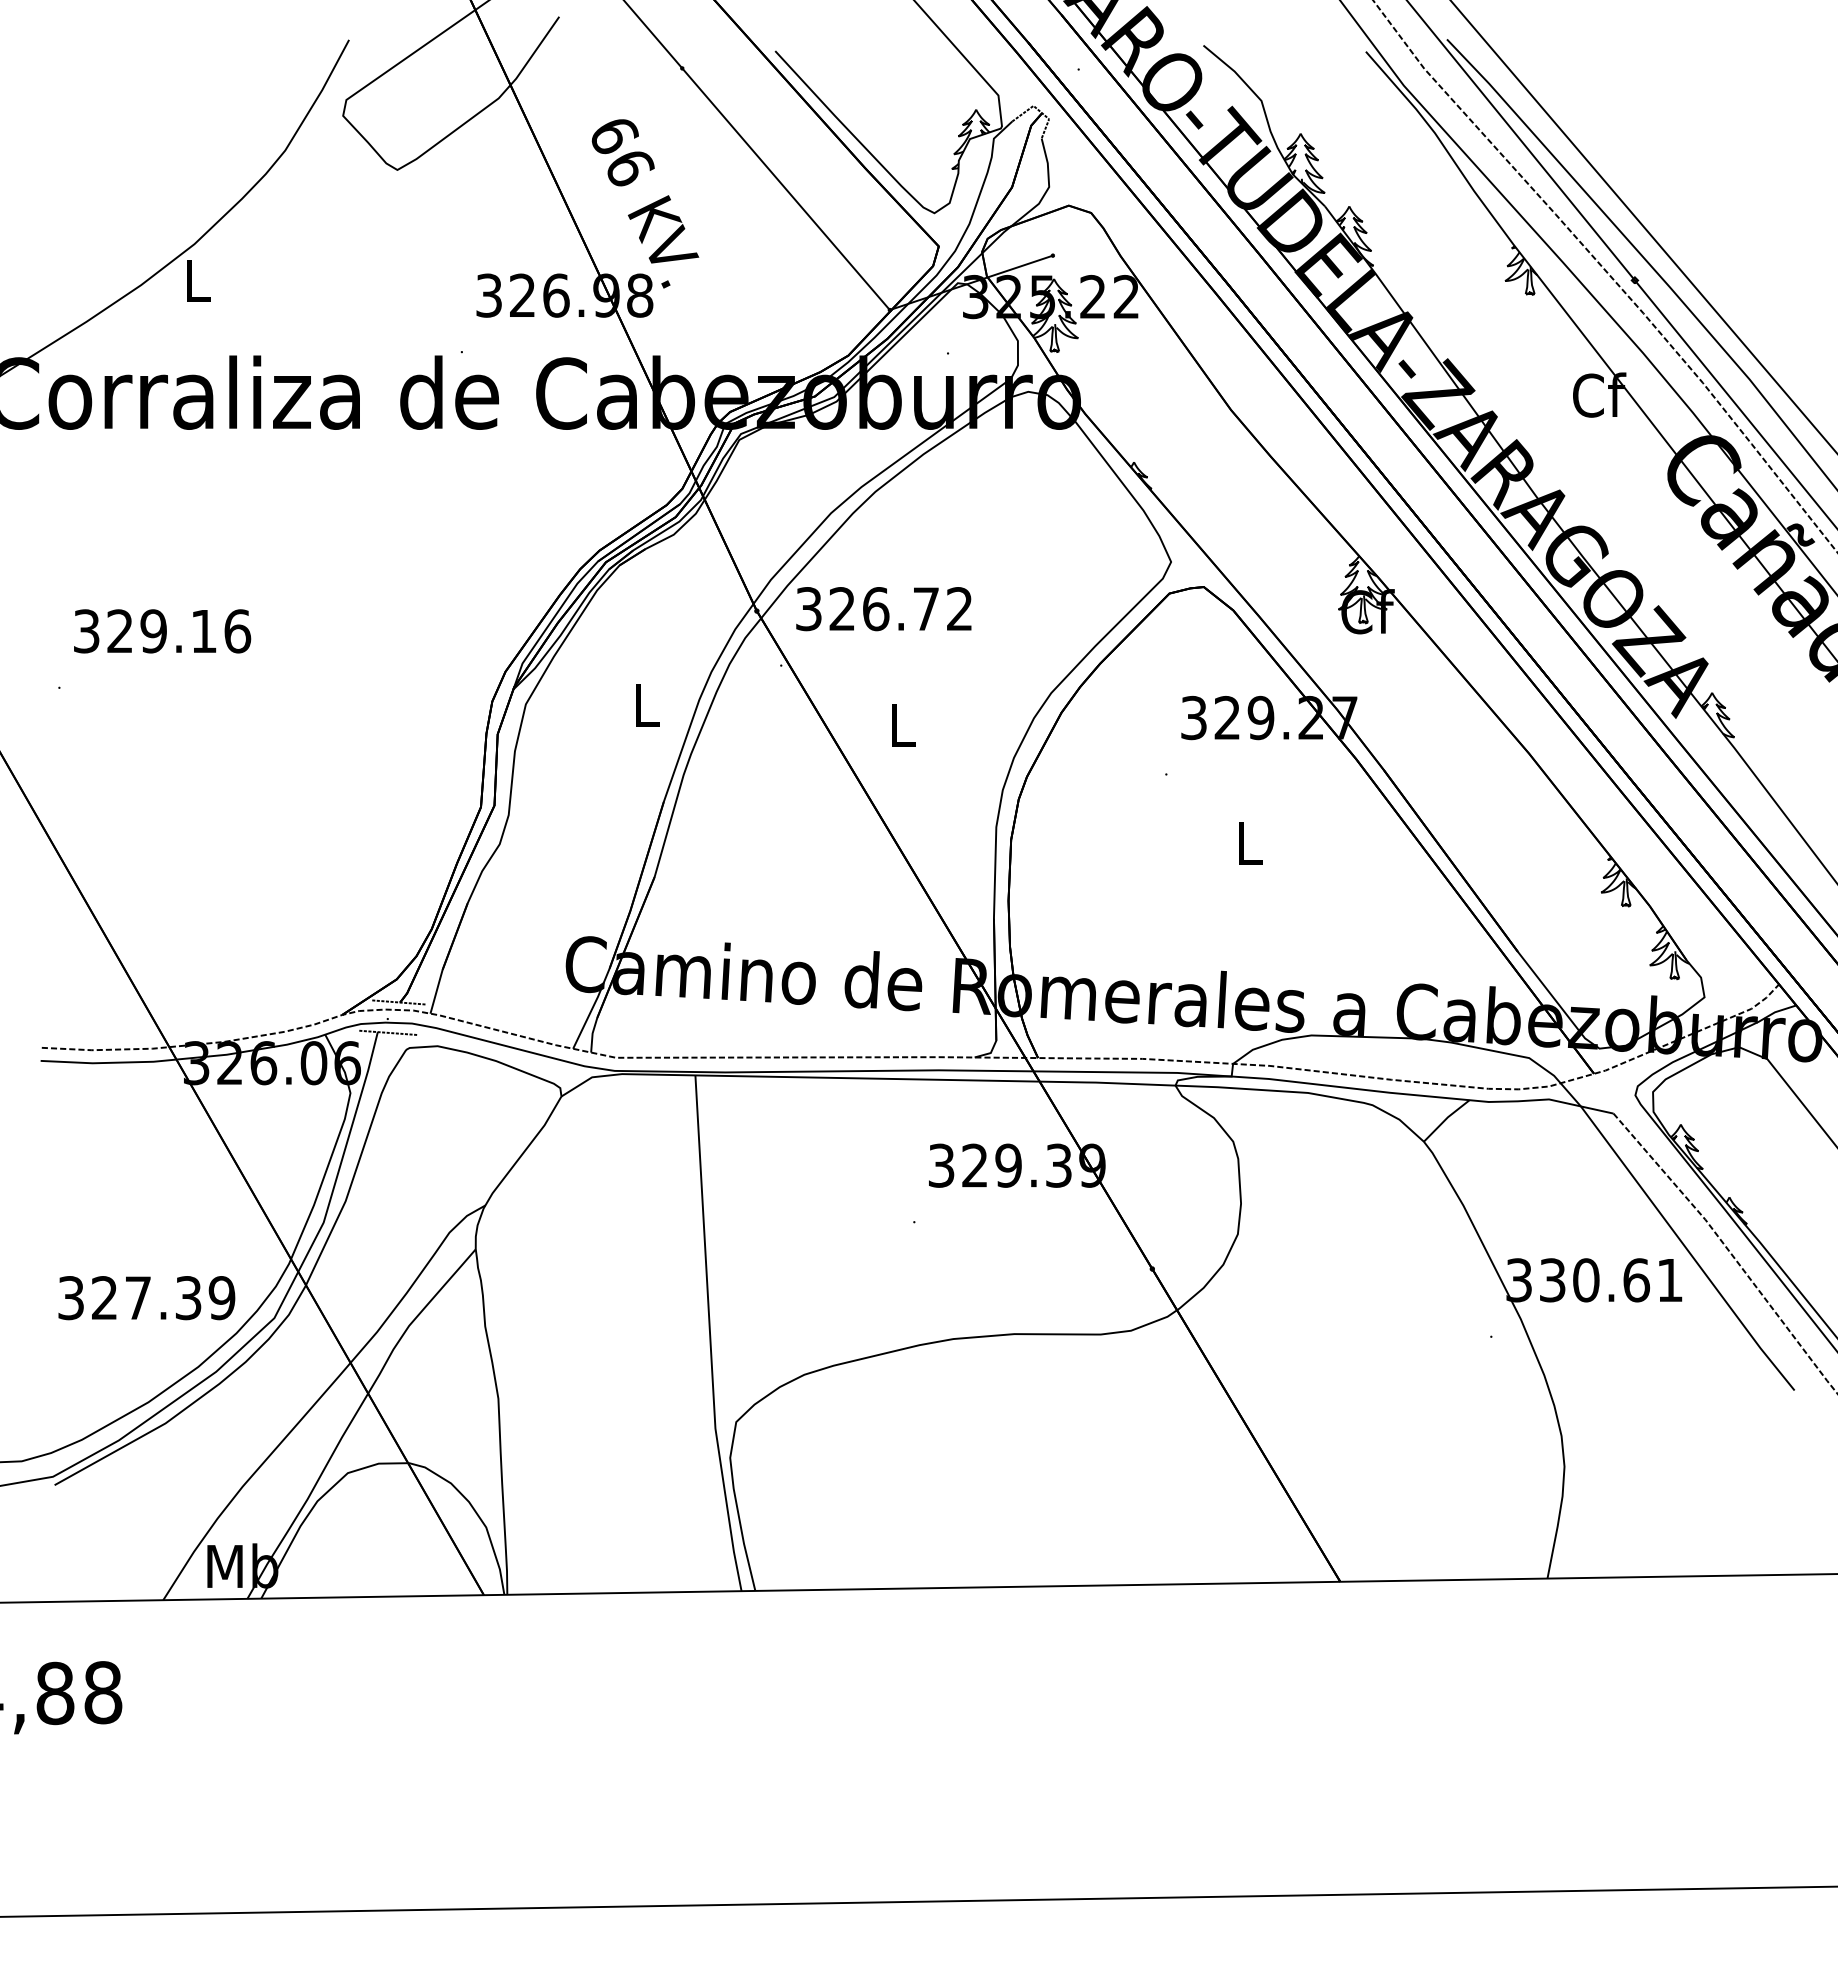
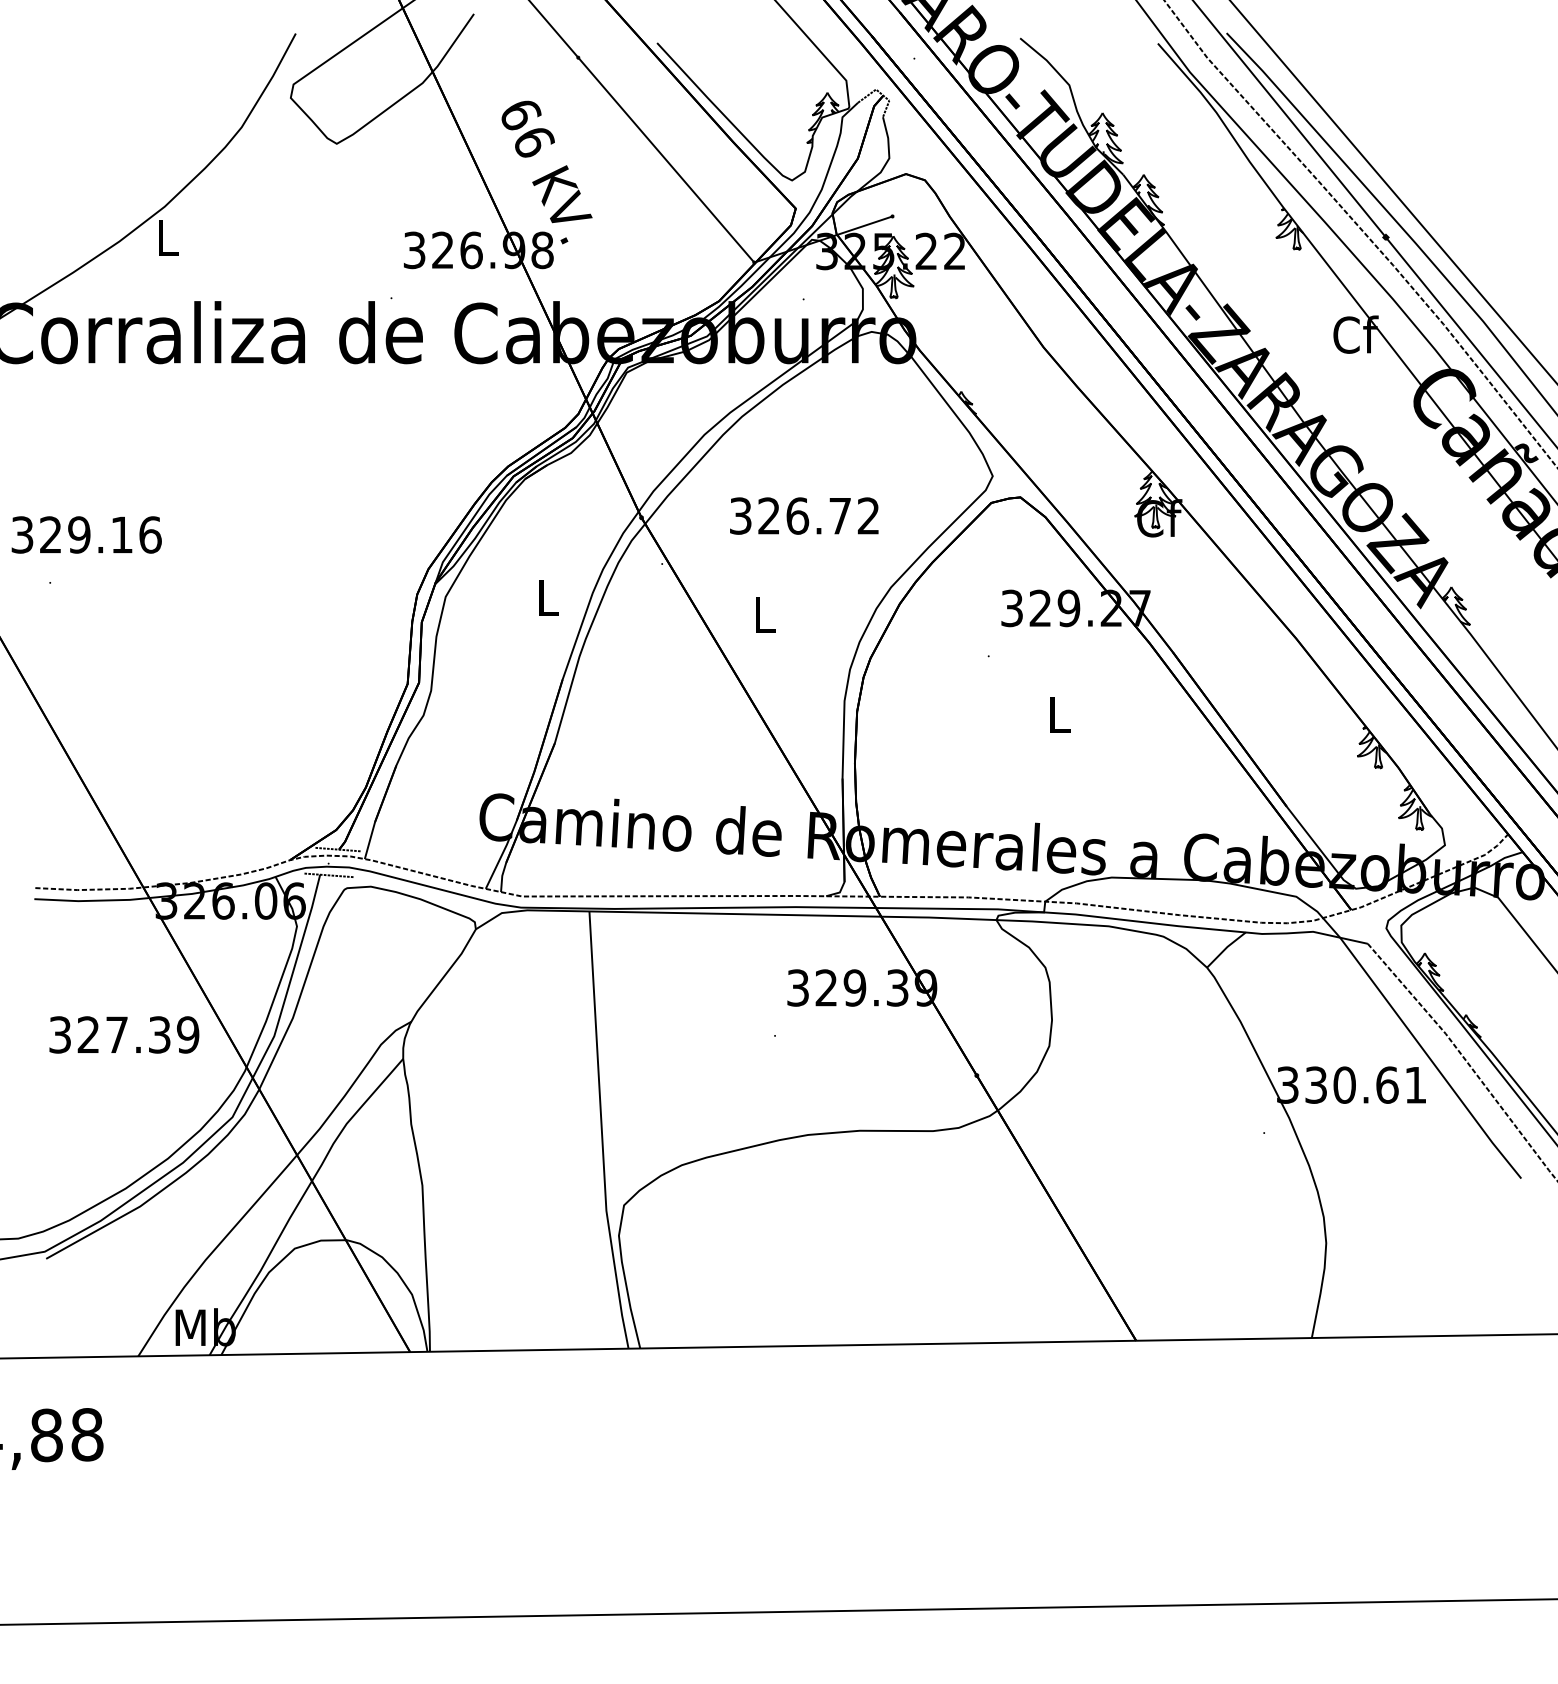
text: (883, 609) -> (804, 516), moved
text: (162, 631) -> (86, 535), moved
text: (146, 1298) -> (124, 1035), moved

